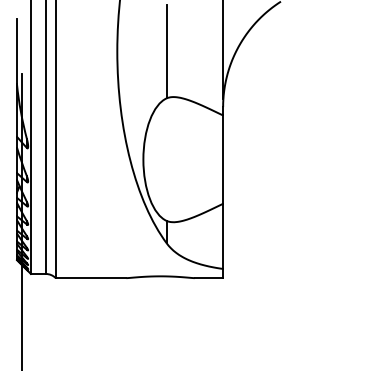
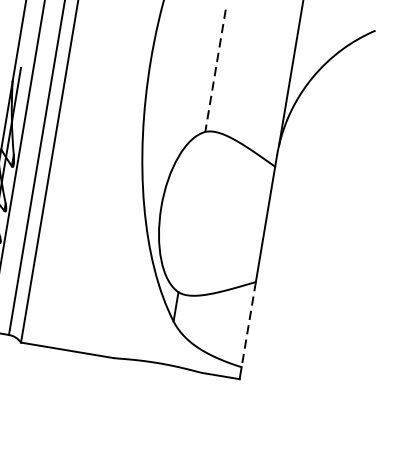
line: (166, 51) -> (215, 70), solid -> dashed
line: (223, 236) -> (249, 324), solid -> dashed

